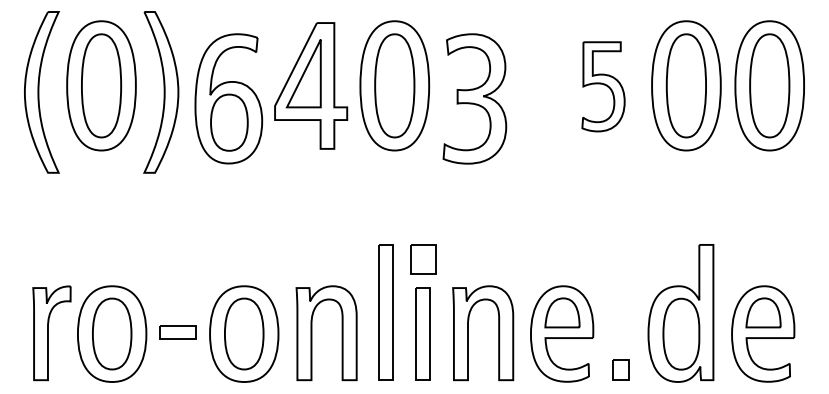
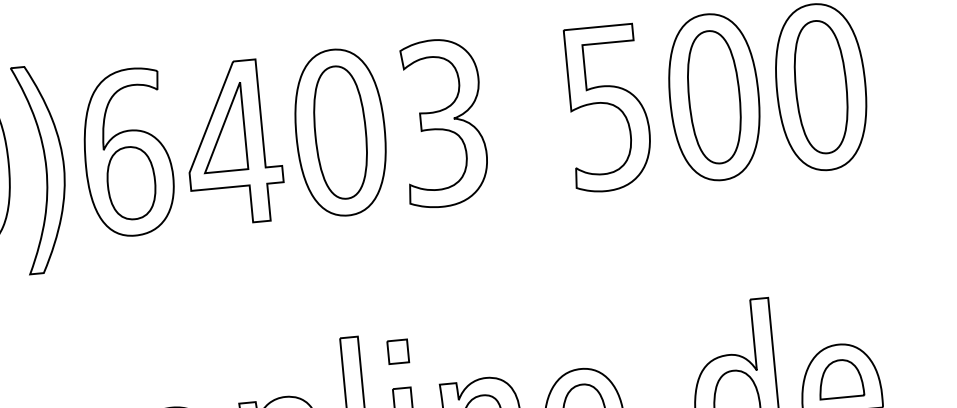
part: (603, 86) -> (608, 108), size x1.43
part: (228, 98) -> (127, 152), moved
part: (474, 98) -> (442, 122), moved
part: (423, 259) -> (398, 351), size x0.62

